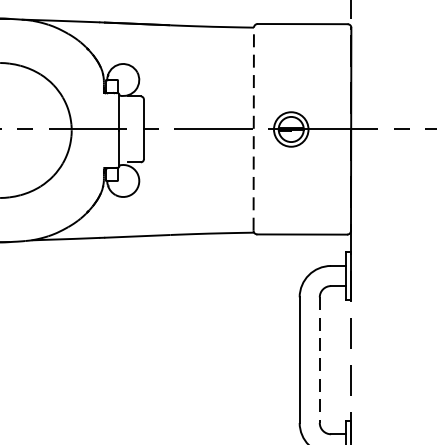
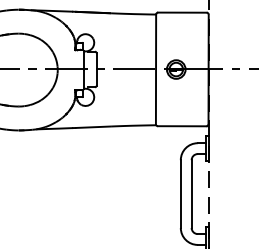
line: (254, 129) -> (156, 69), dashed -> solid
line: (319, 360) -> (191, 194), dashed -> solid

